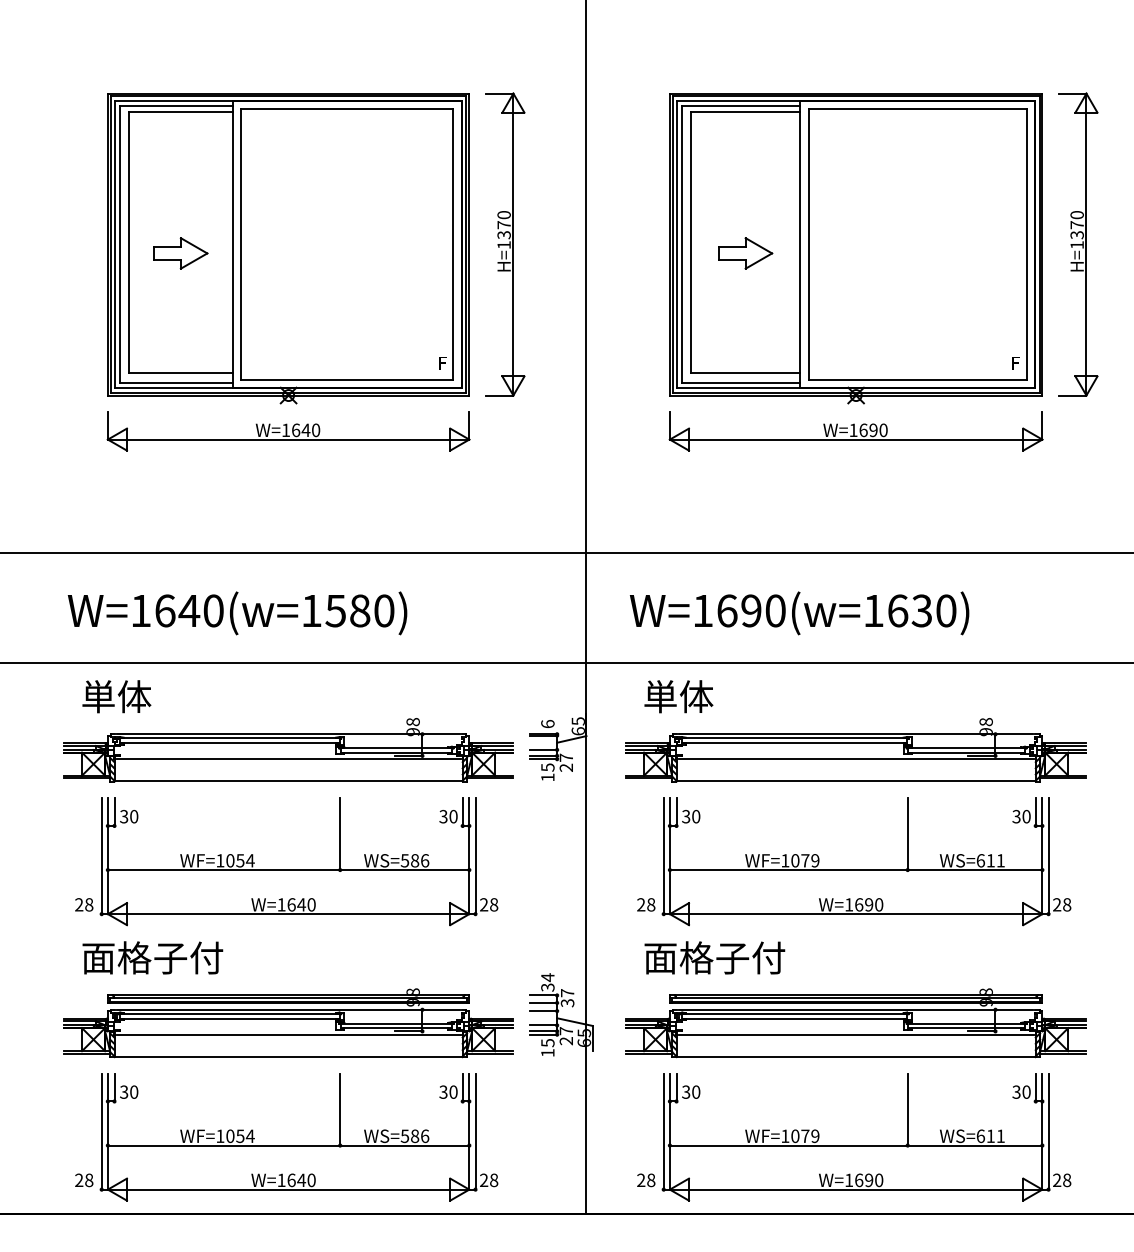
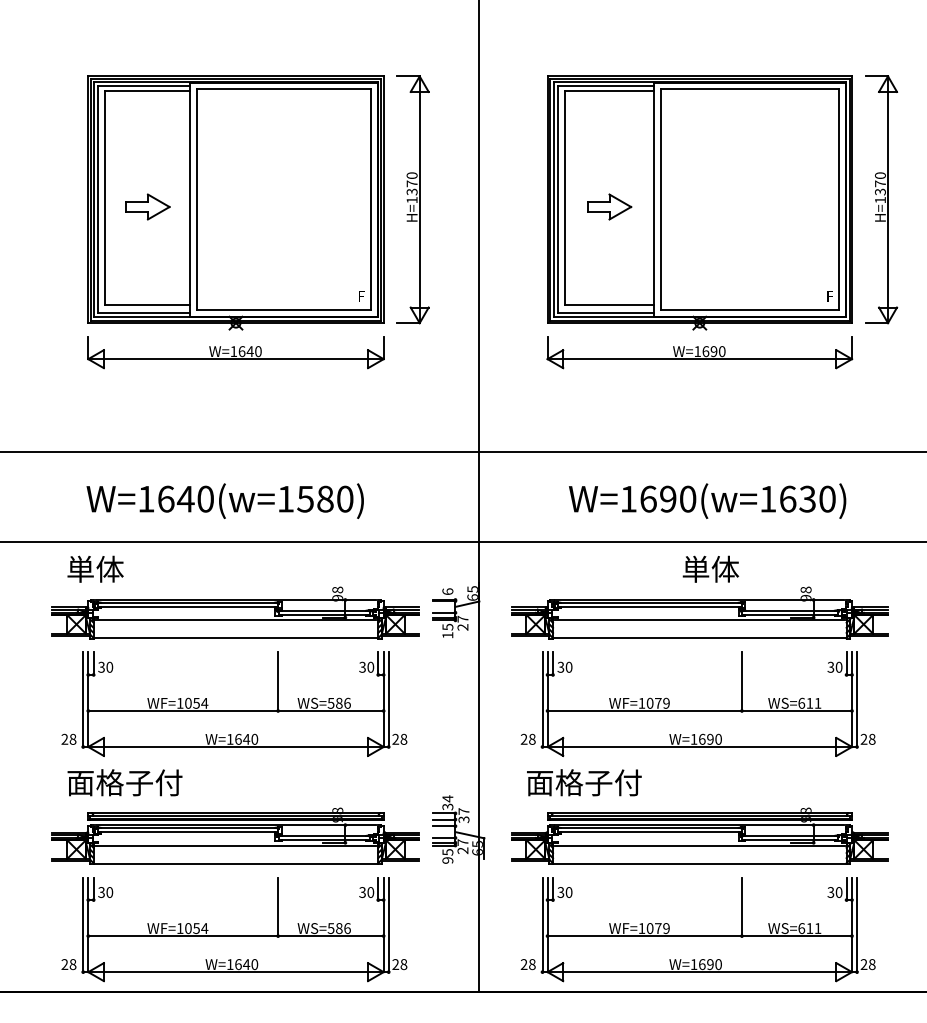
text: (236, 612) -> (224, 500), moved
text: (799, 612) -> (707, 500), moved
text: (678, 695) -> (710, 568), moved
text: (547, 1053) -> (447, 860), 15 -> 95

